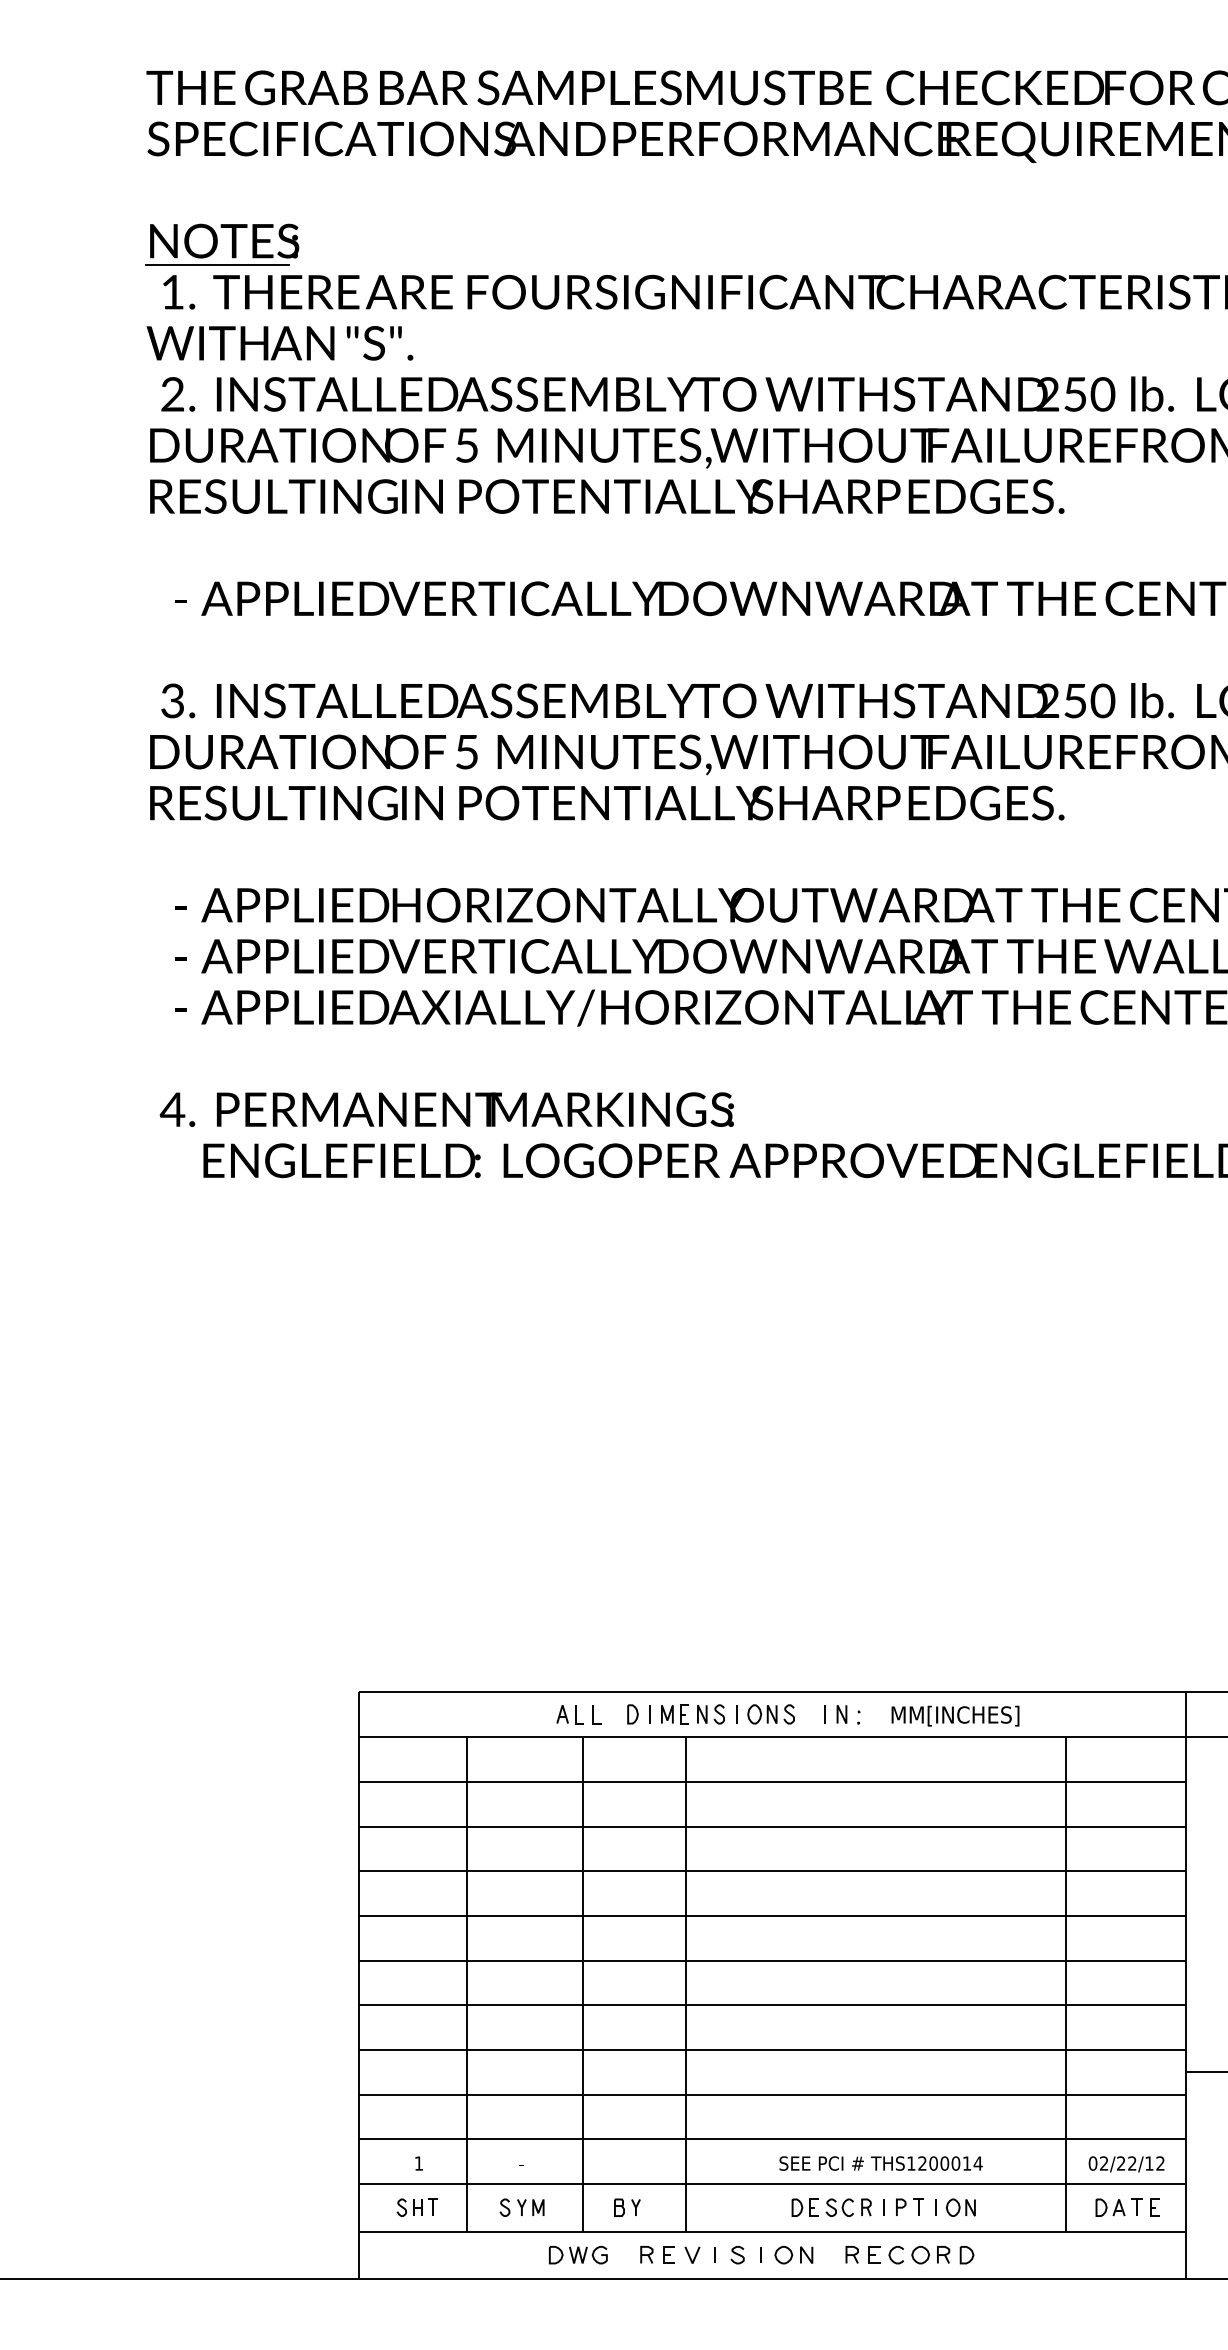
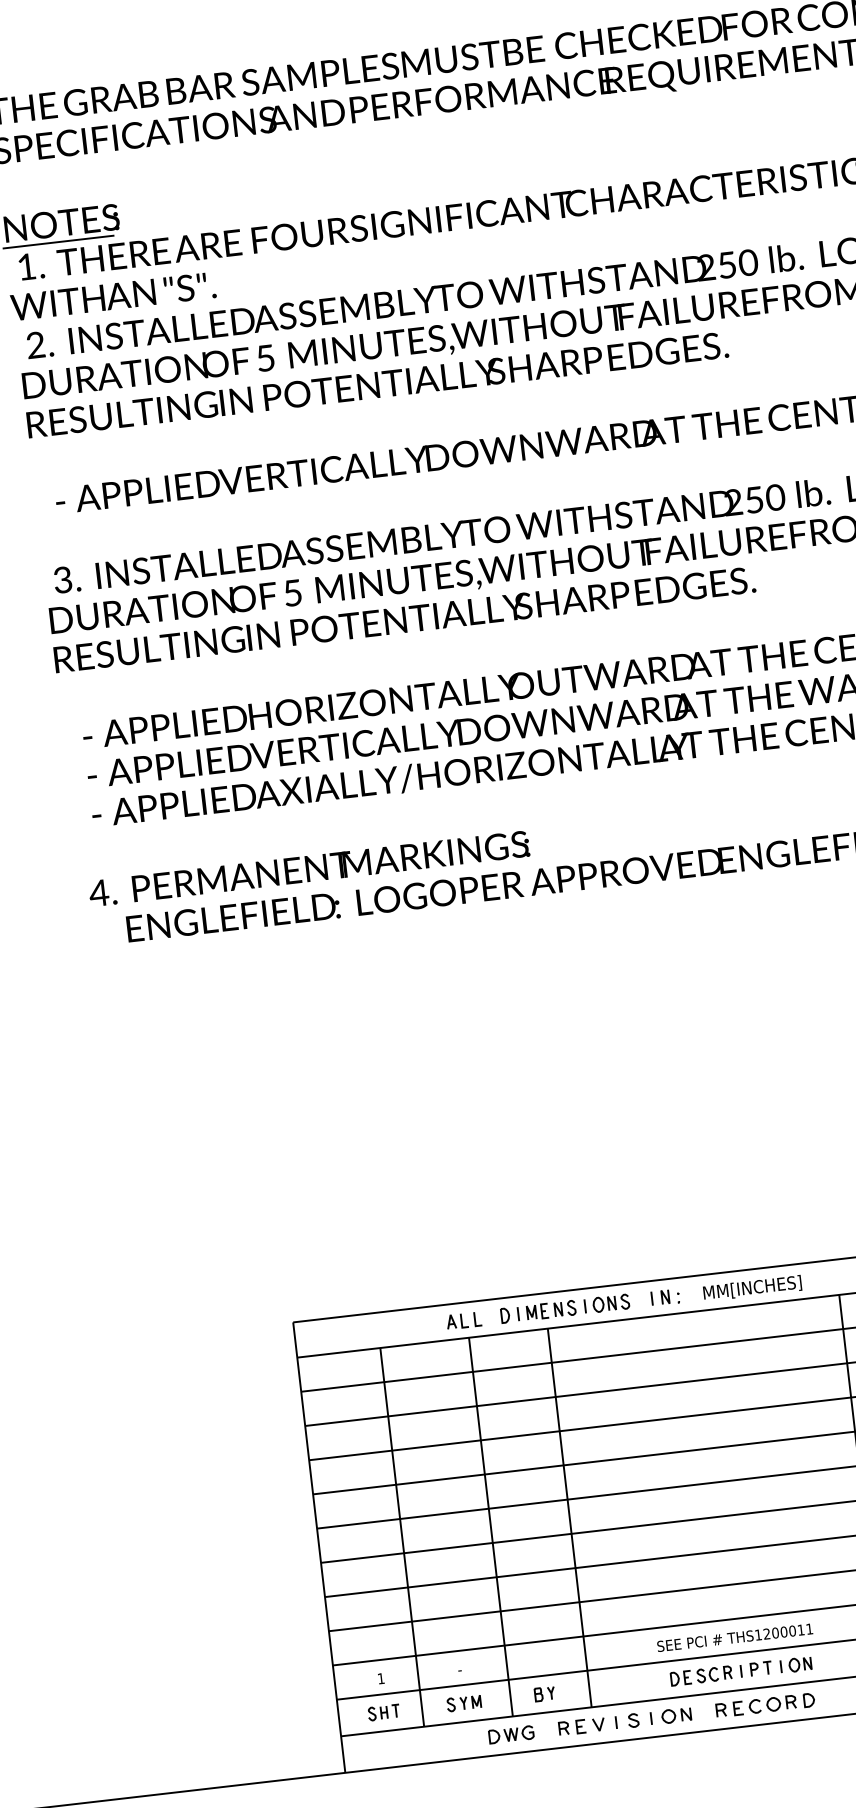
text: (977, 2163) -> (809, 1629), THS1200014 -> THS1200011

